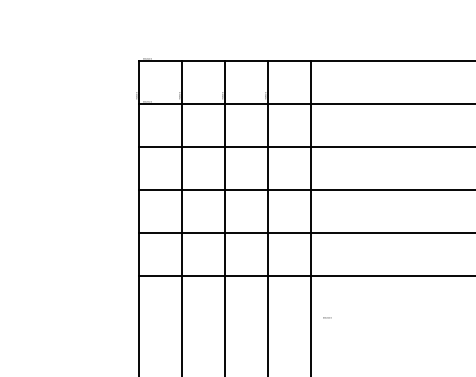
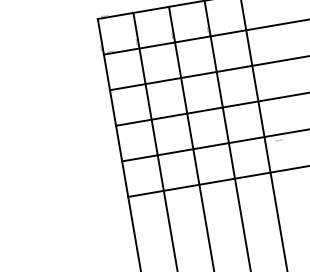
text: (327, 317) -> (279, 140), moved

